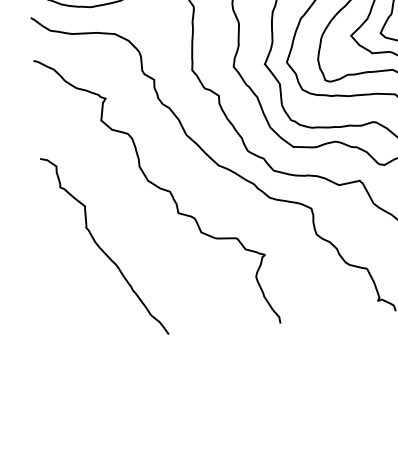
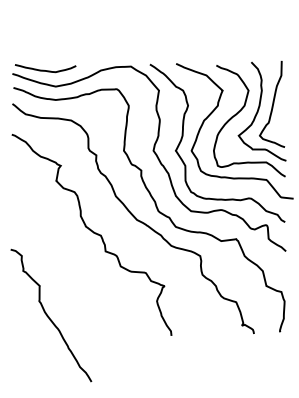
curve: (102, 247) -> (49, 316), moved

